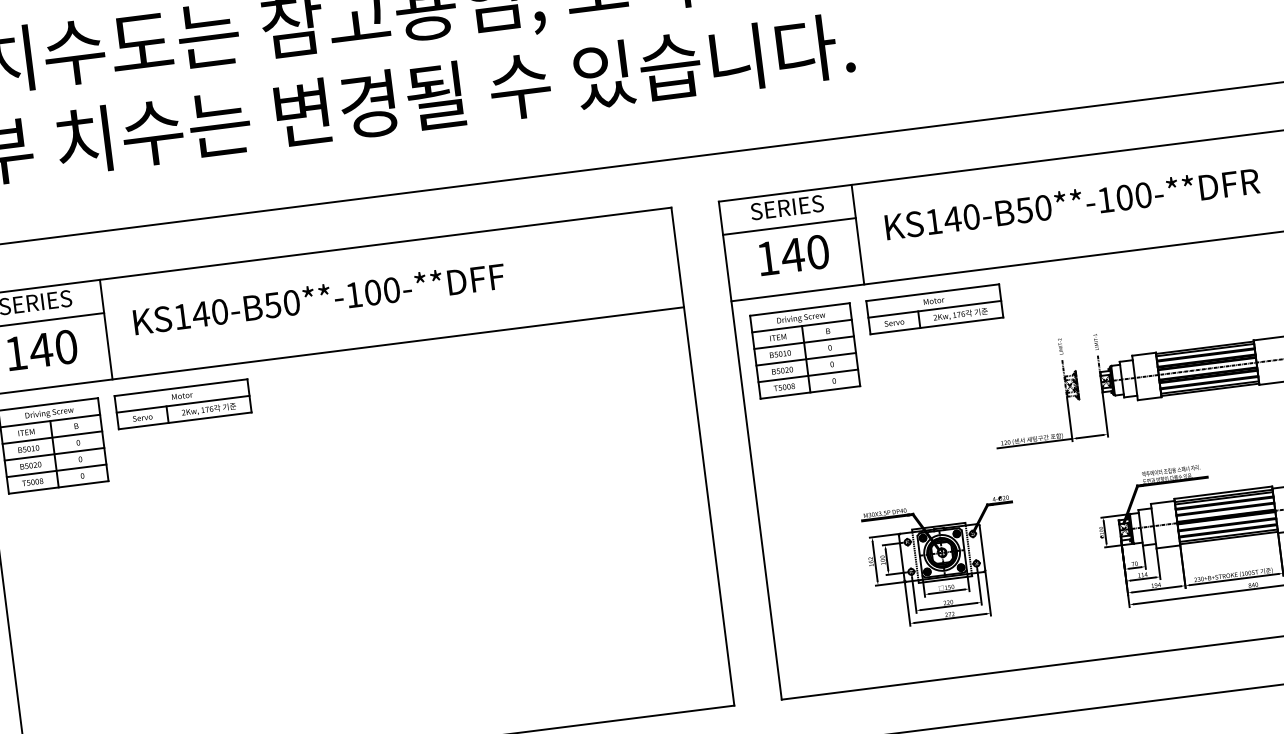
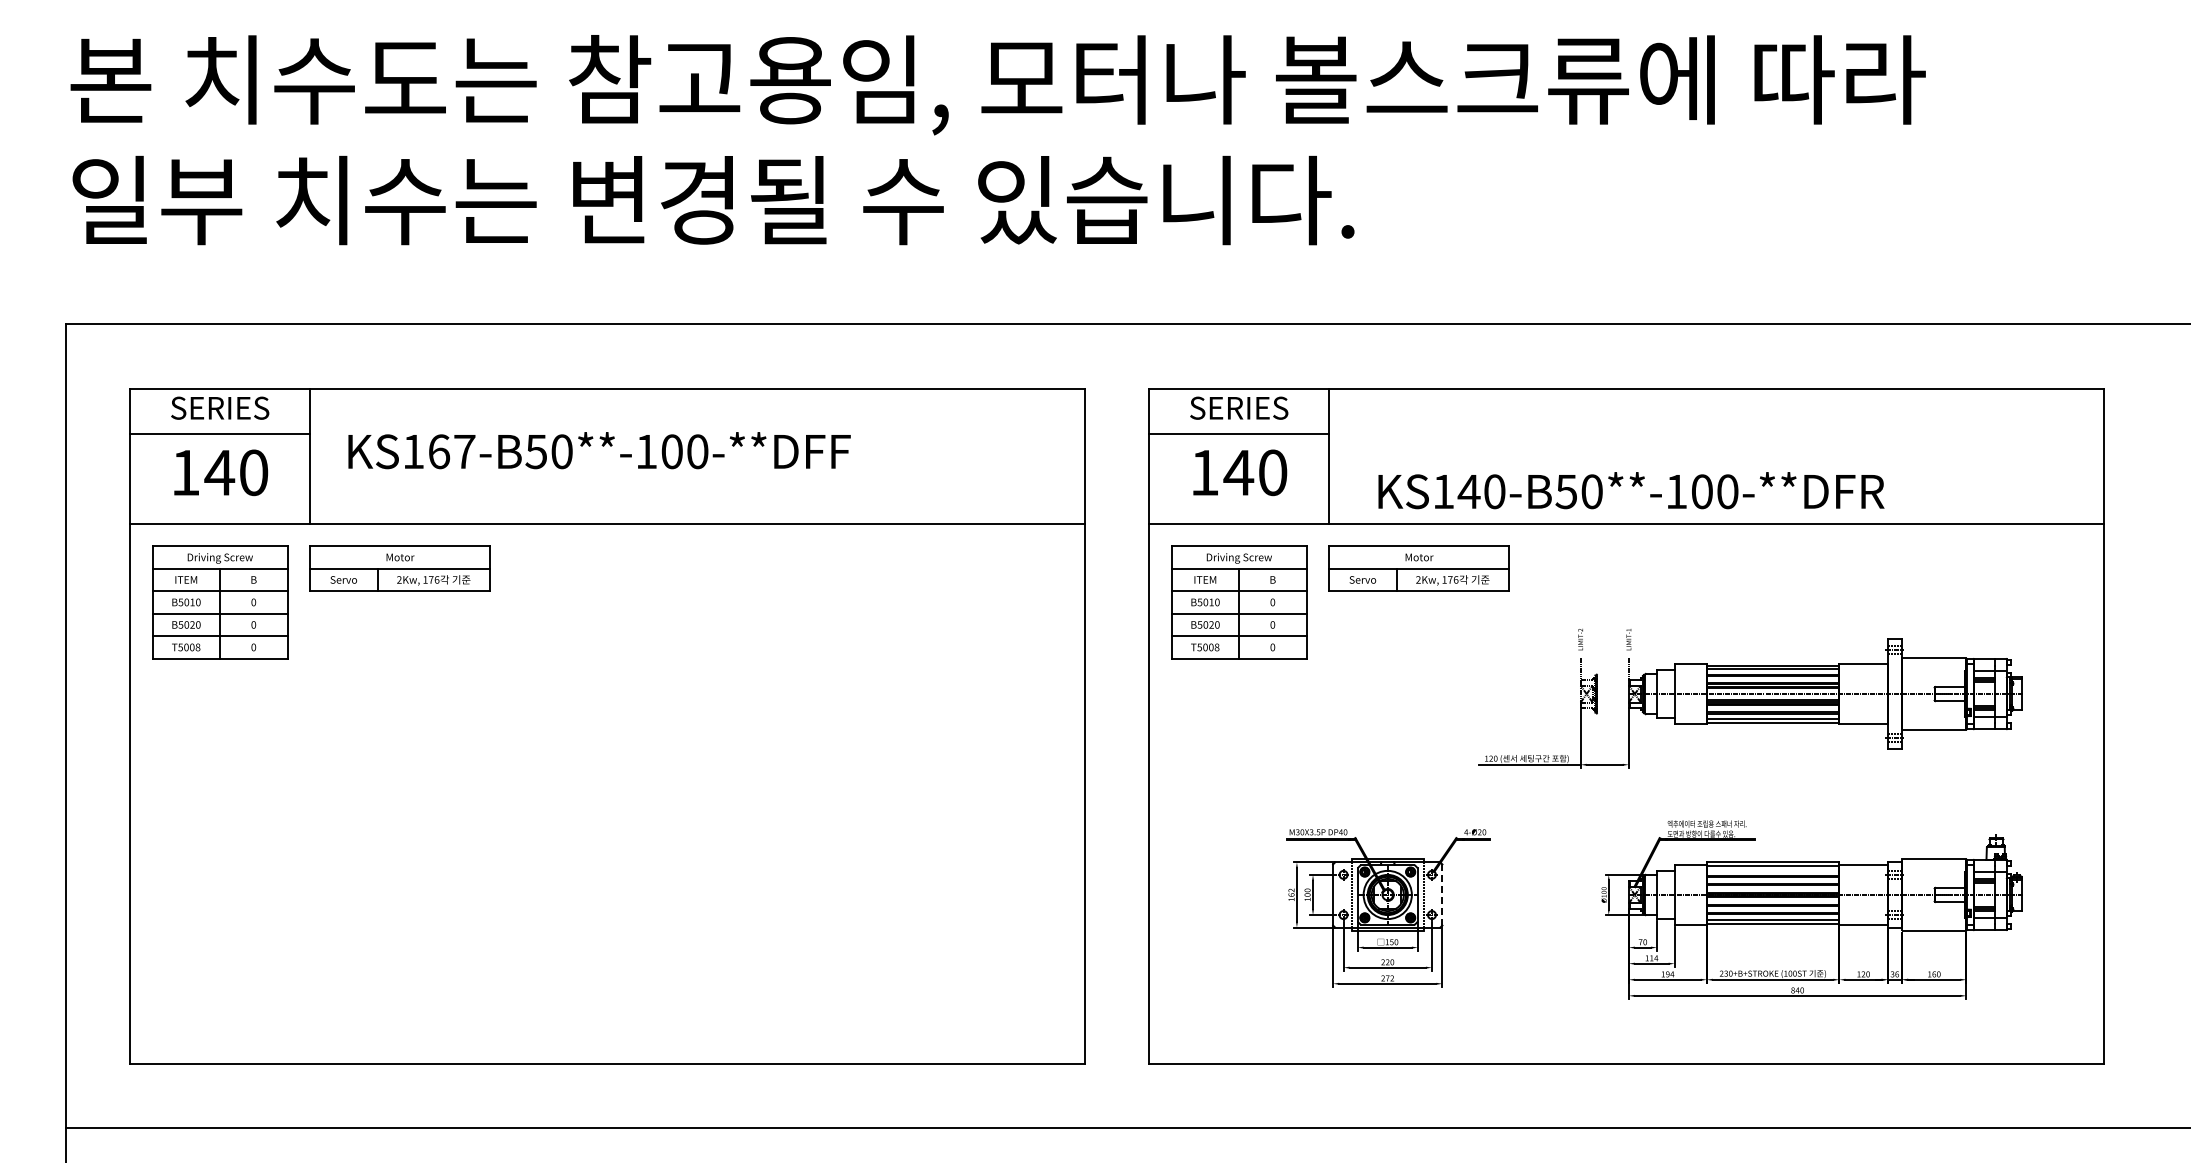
text: (1072, 203) -> (1631, 490), moved
text: (210, 313) -> (451, 451), KS140-B50**-100-**DFF -> KS167-B50**-100-**DFF
line: (1223, 498) -> (1772, 869), removed
line: (982, 547) -> (1442, 894), solid -> dashed

